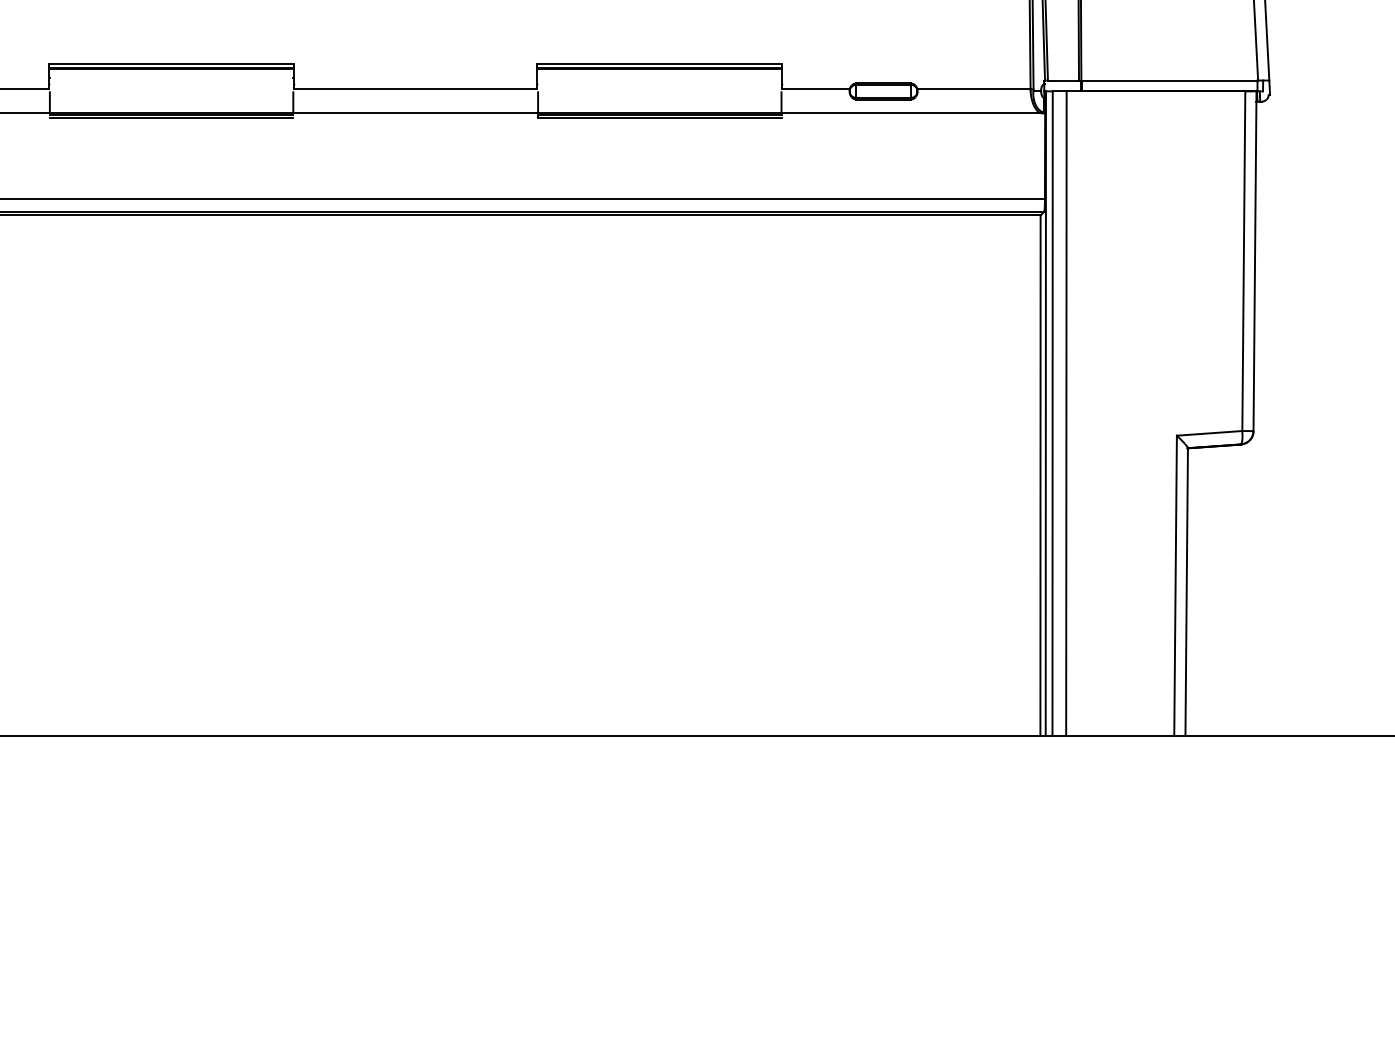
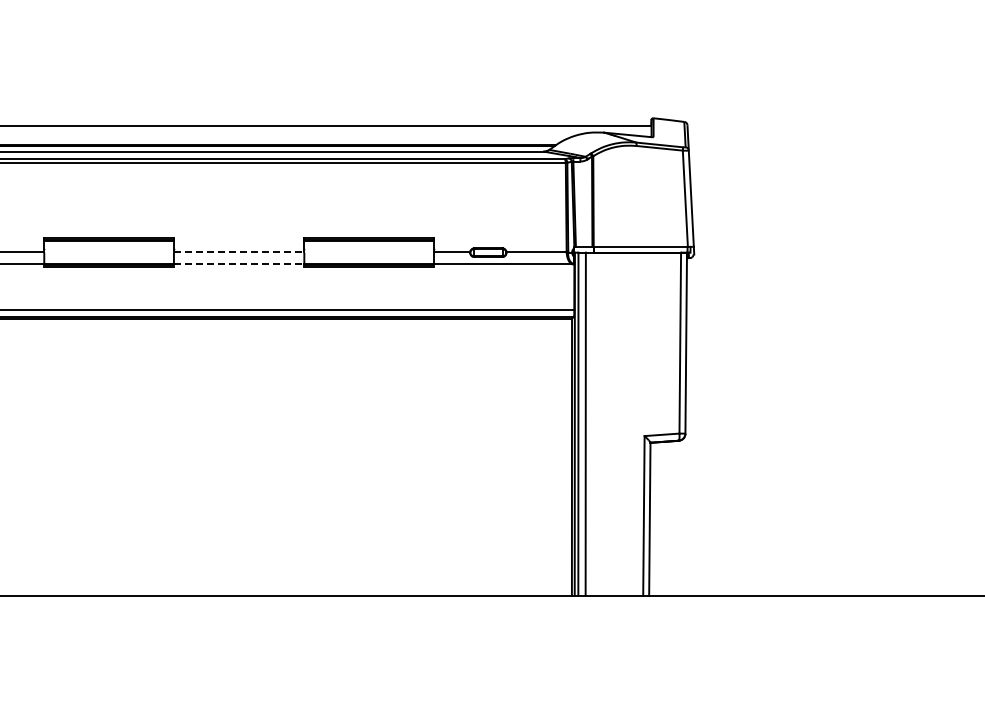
line: (416, 89) -> (239, 251), solid -> dashed
line: (416, 113) -> (239, 264), solid -> dashed

